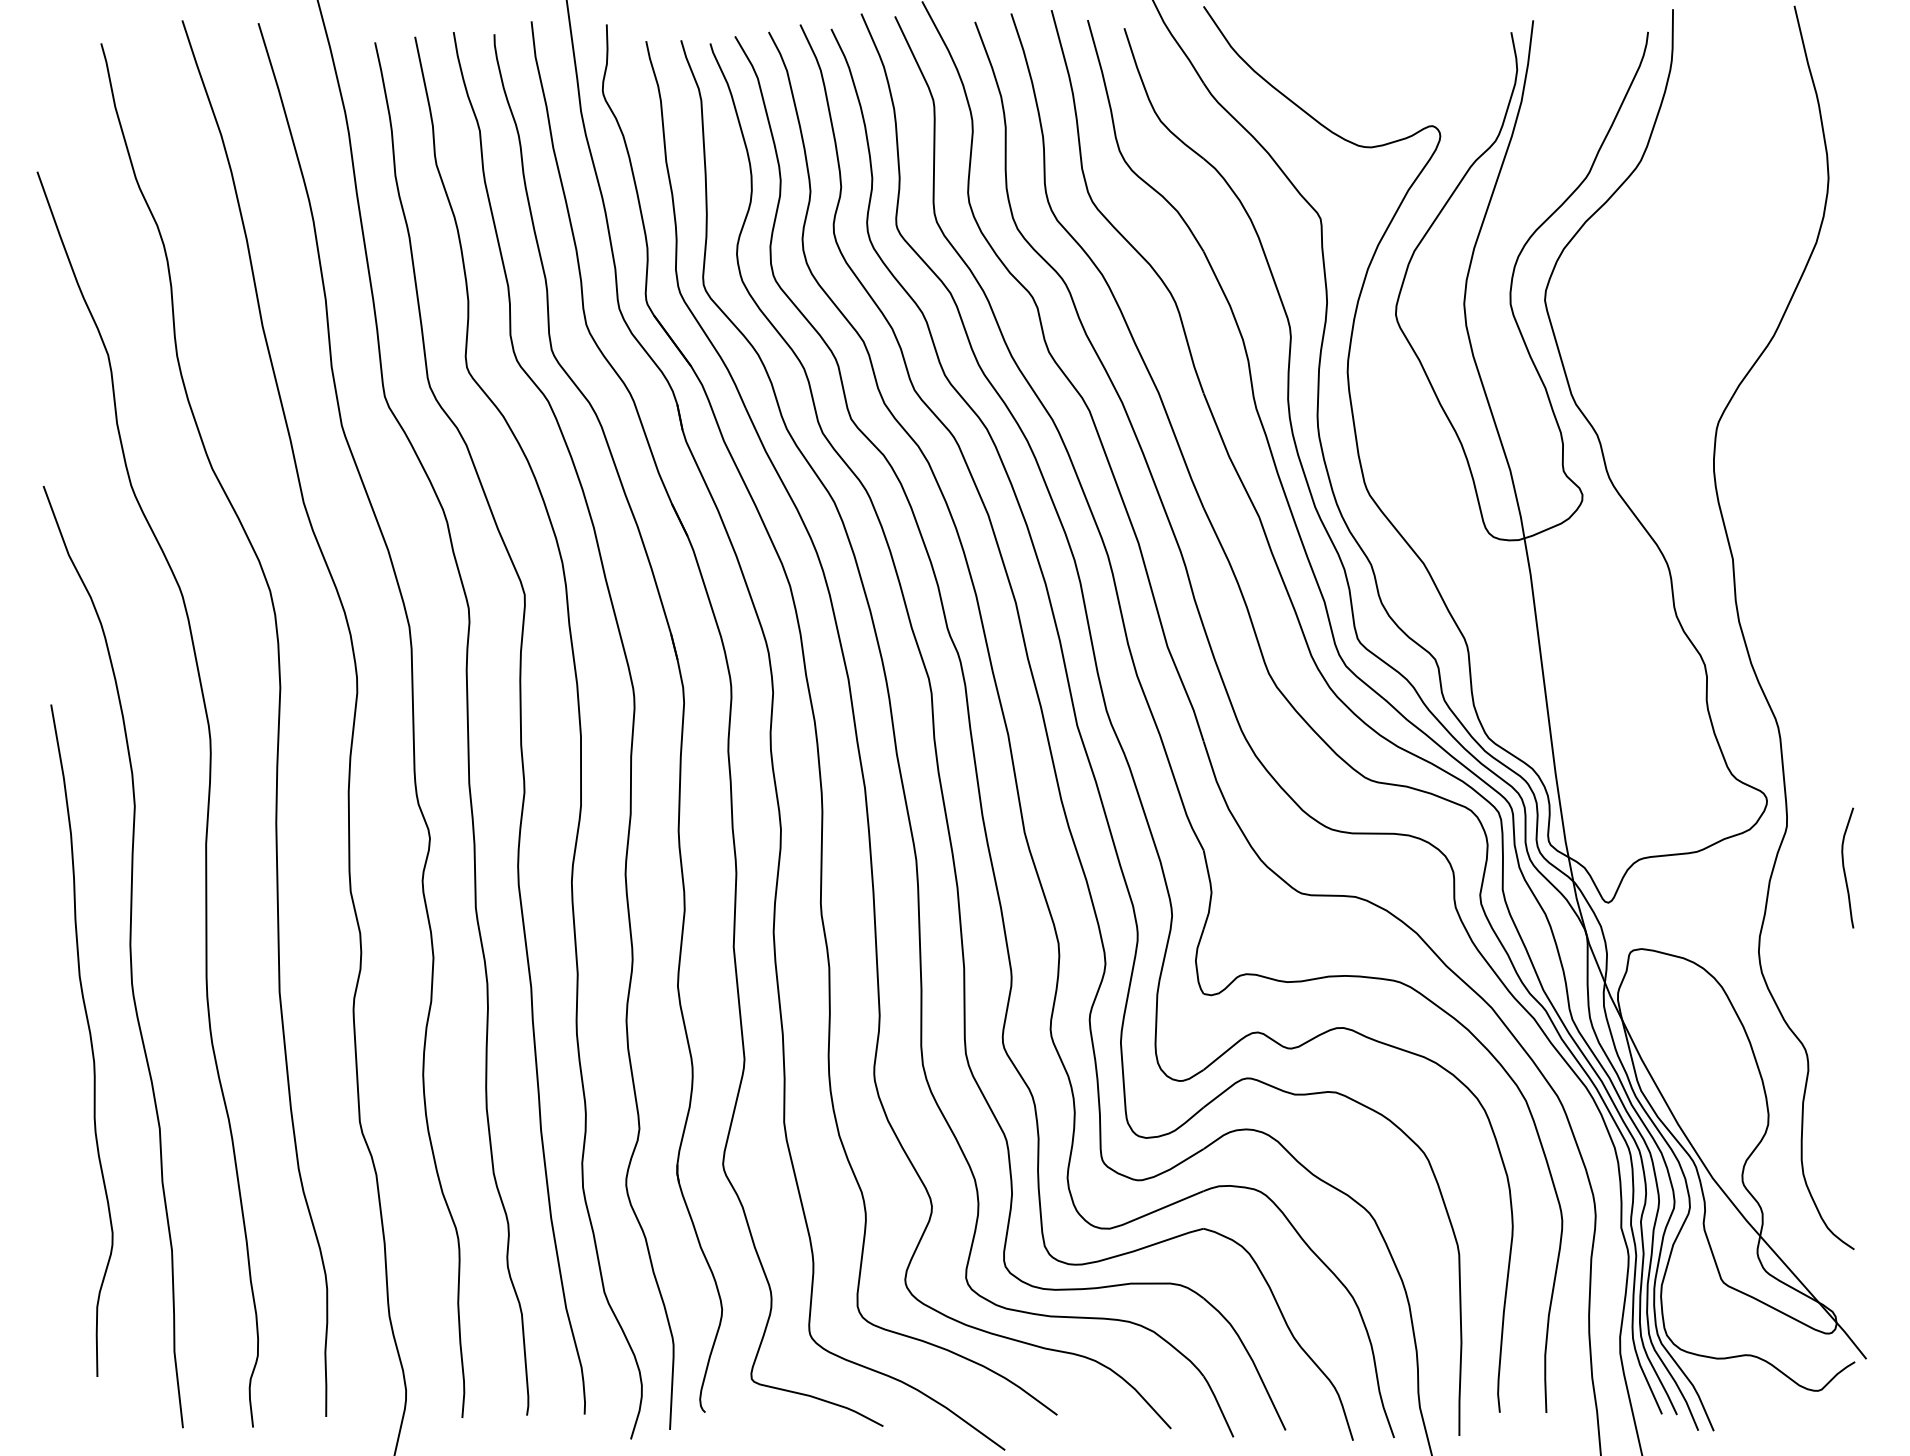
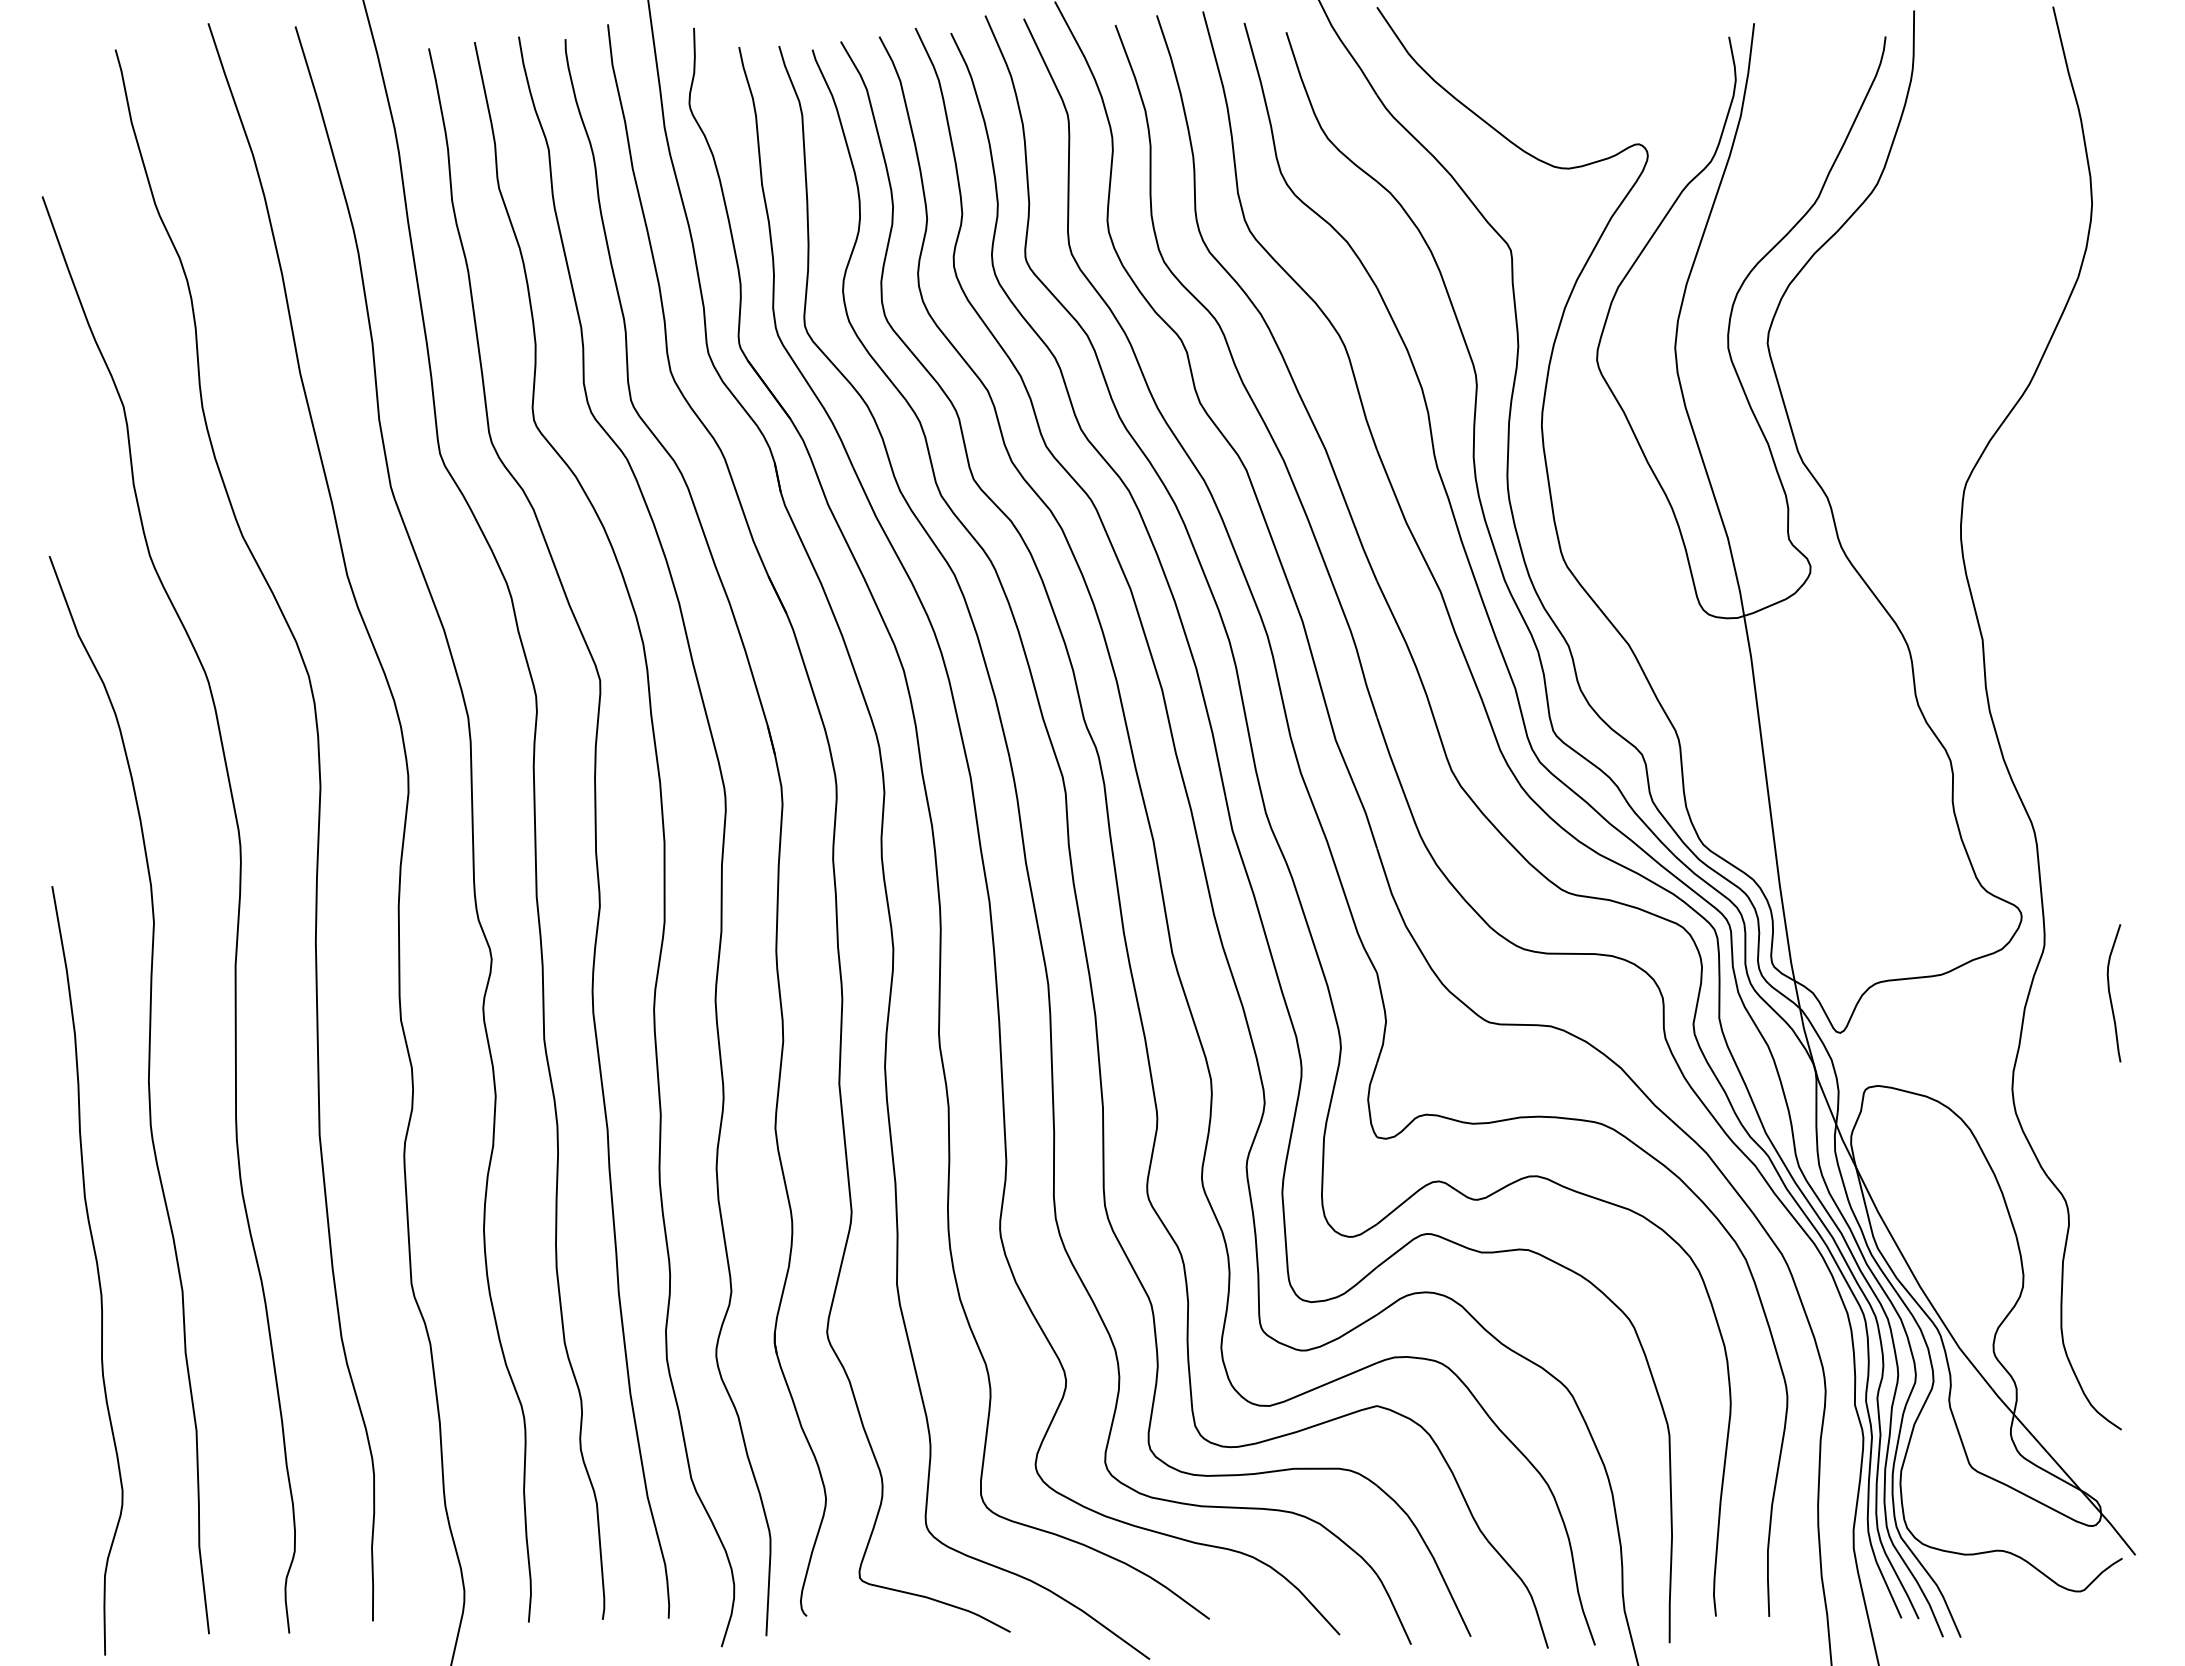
curve: (89, 1038) -> (96, 1268), moved

